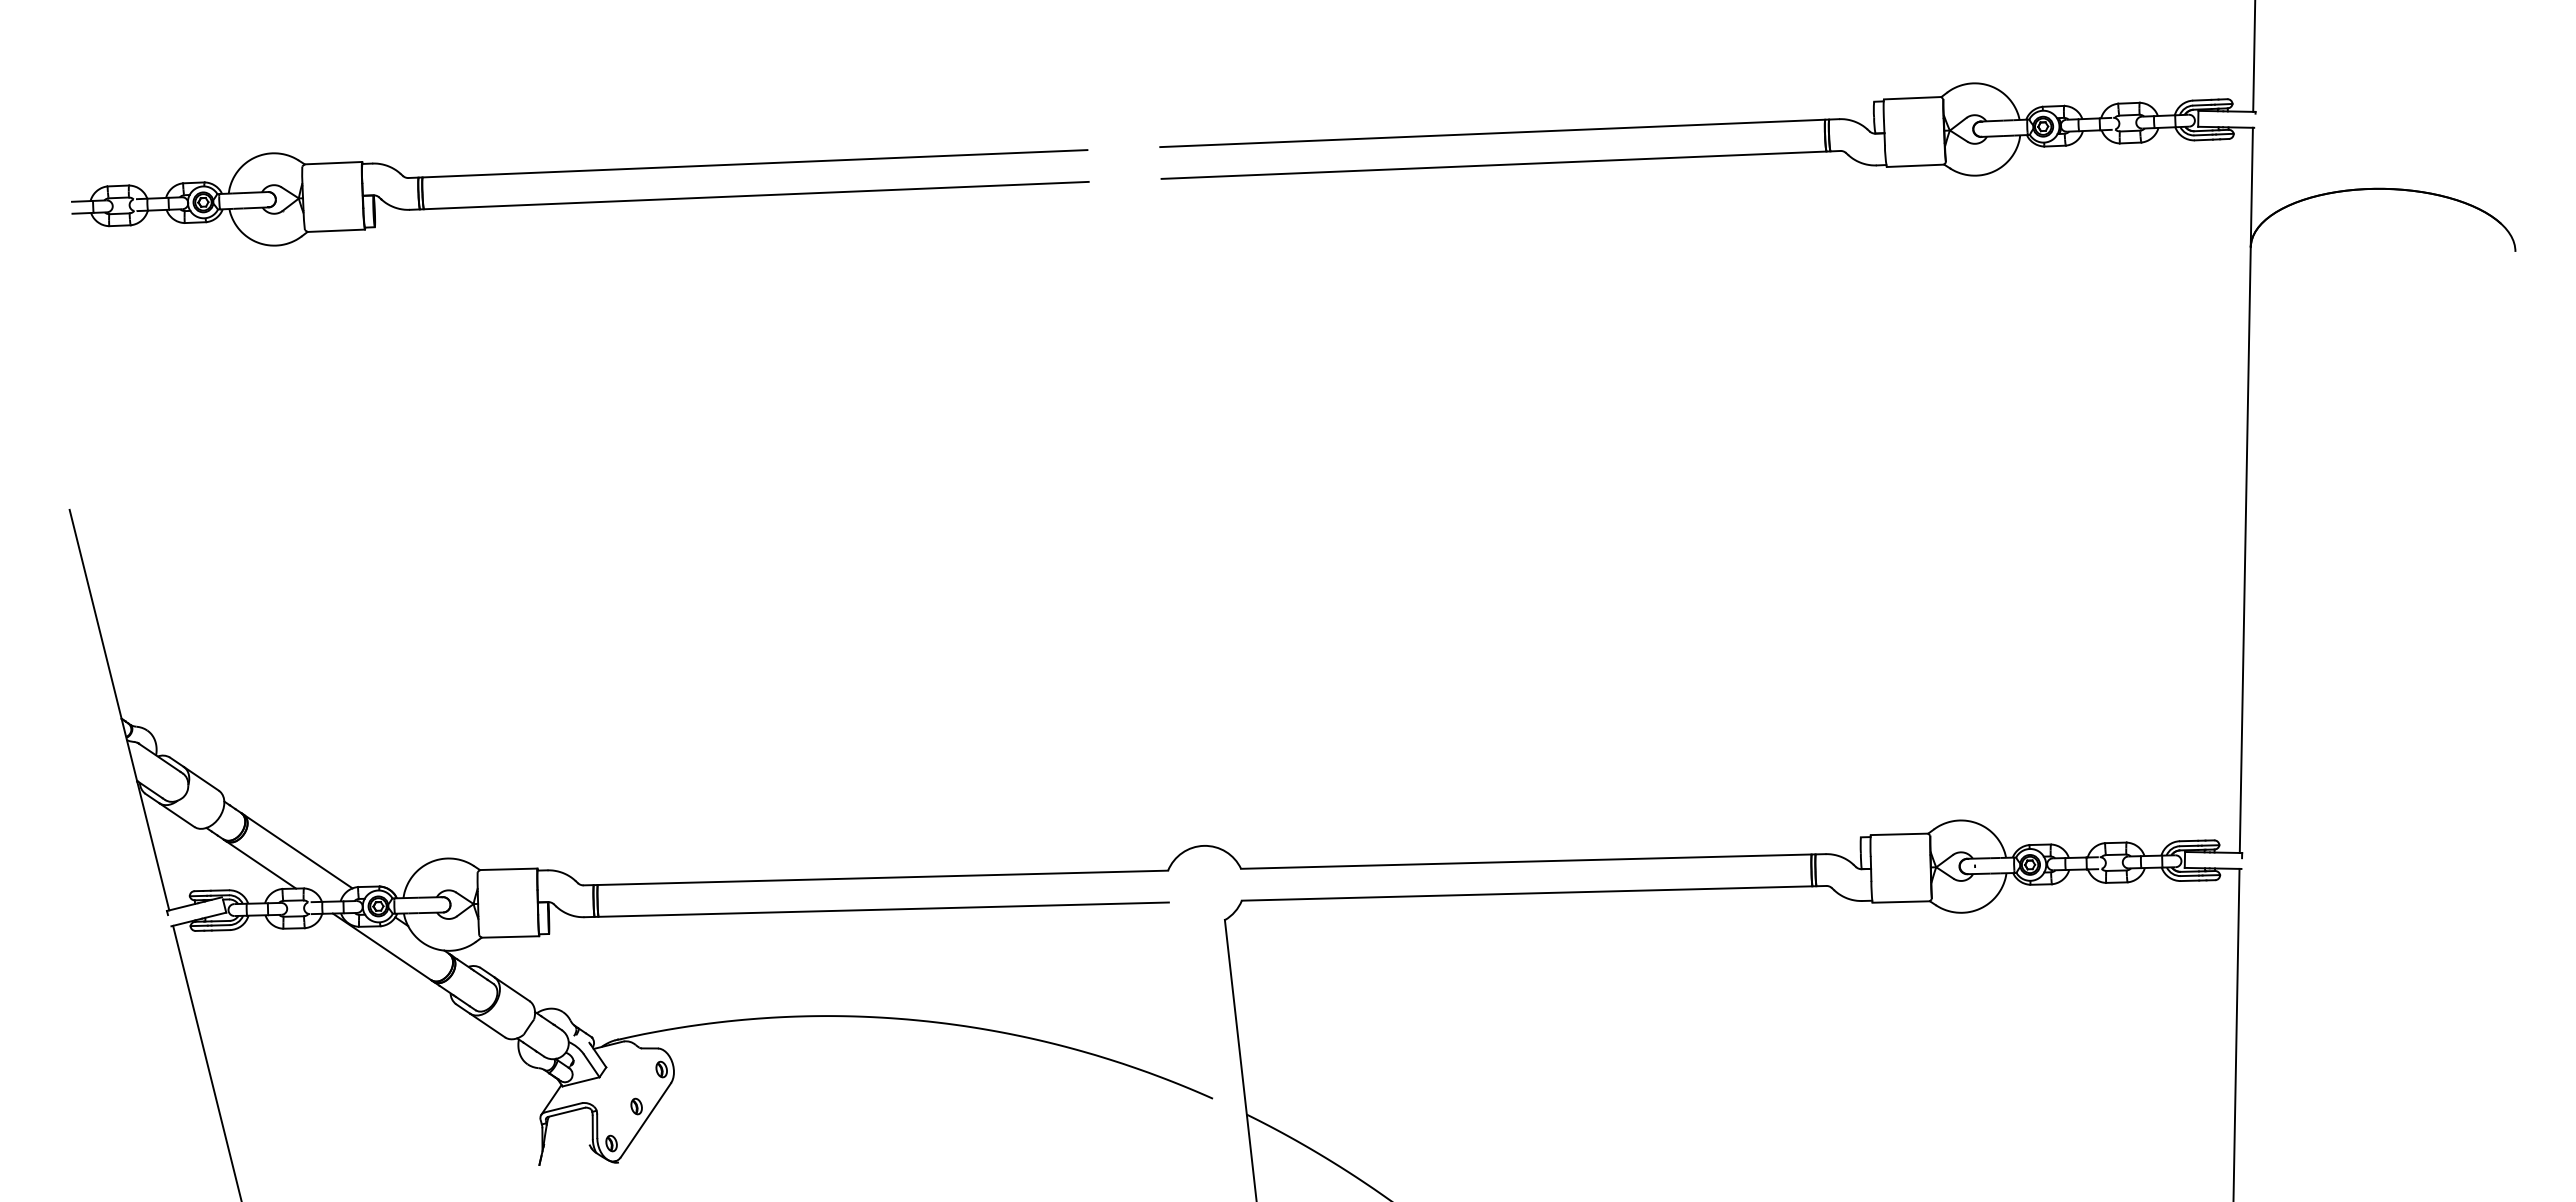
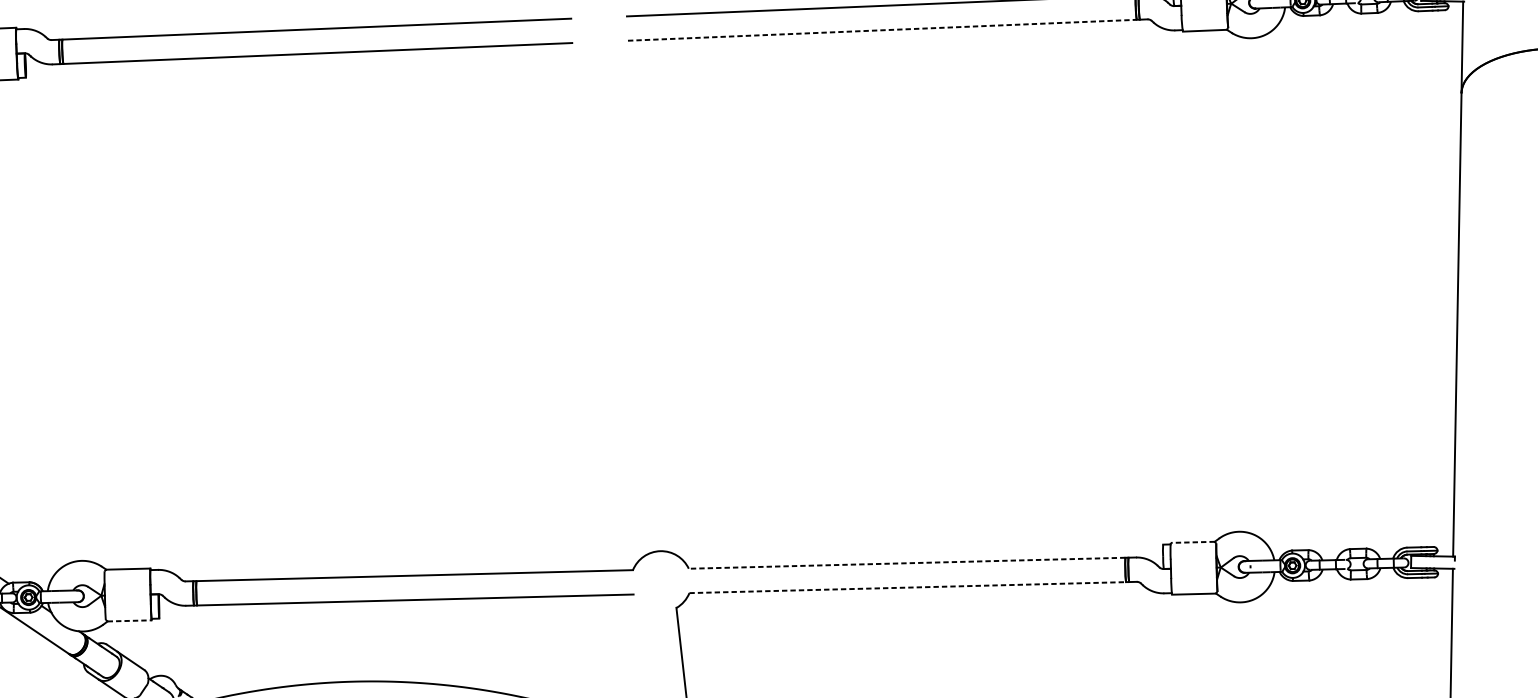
line: (1494, 165) -> (882, 30), solid -> dashed
line: (1899, 834) -> (1192, 542), solid -> dashed
line: (1525, 861) -> (906, 563), solid -> dashed
line: (1527, 893) -> (908, 587), solid -> dashed
line: (510, 936) -> (129, 620), solid -> dashed

